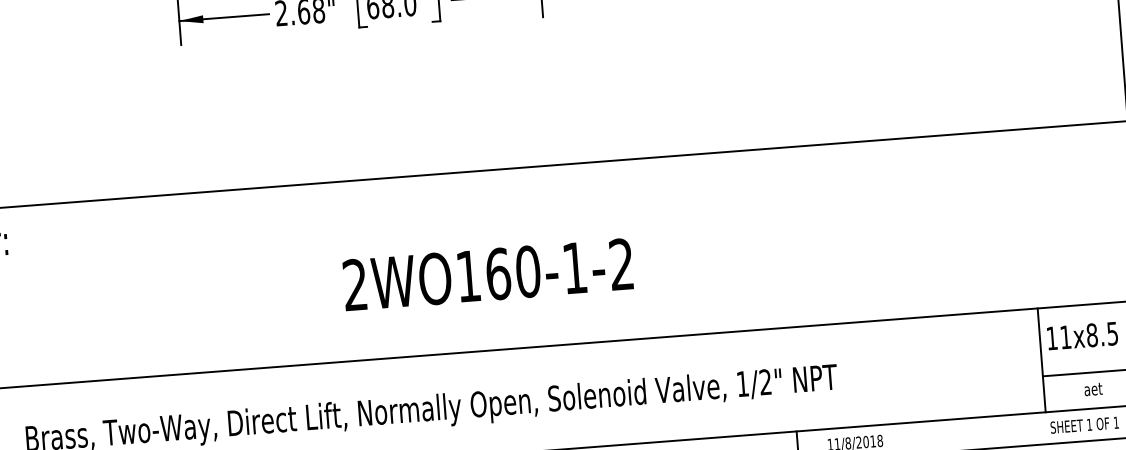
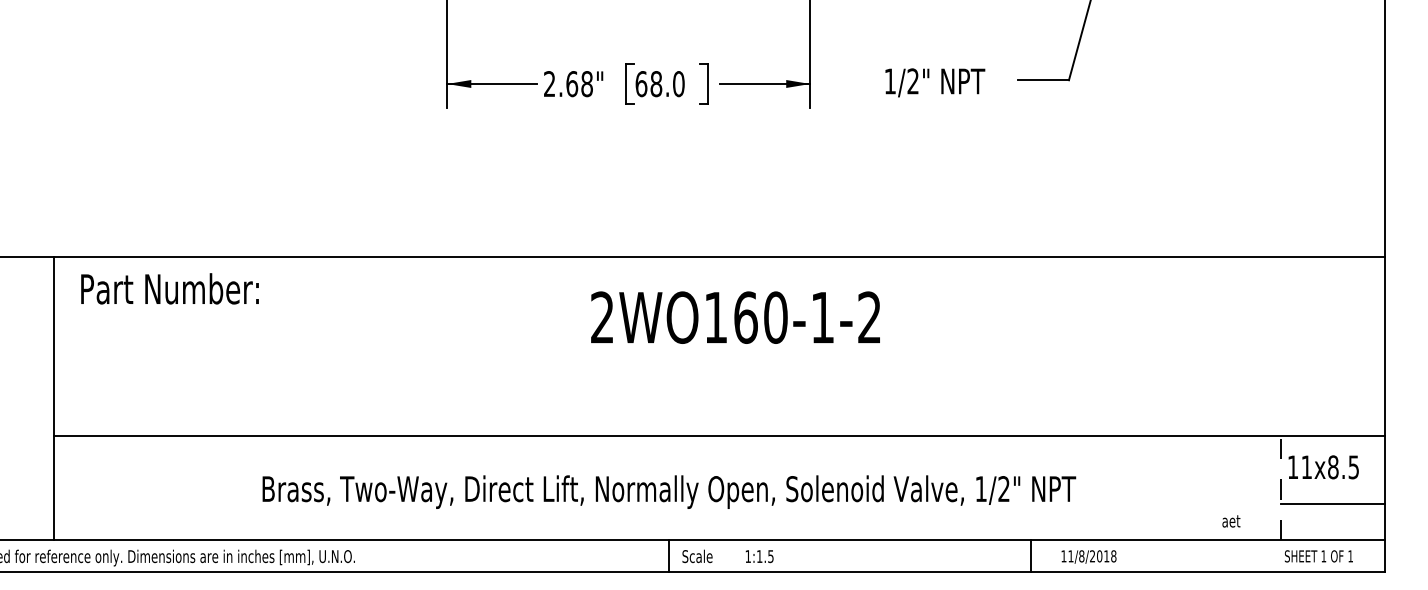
text: (487, 274) -> (735, 317), moved
line: (1042, 359) -> (1281, 487), solid -> dashed
text: (1093, 389) -> (1231, 521), moved

